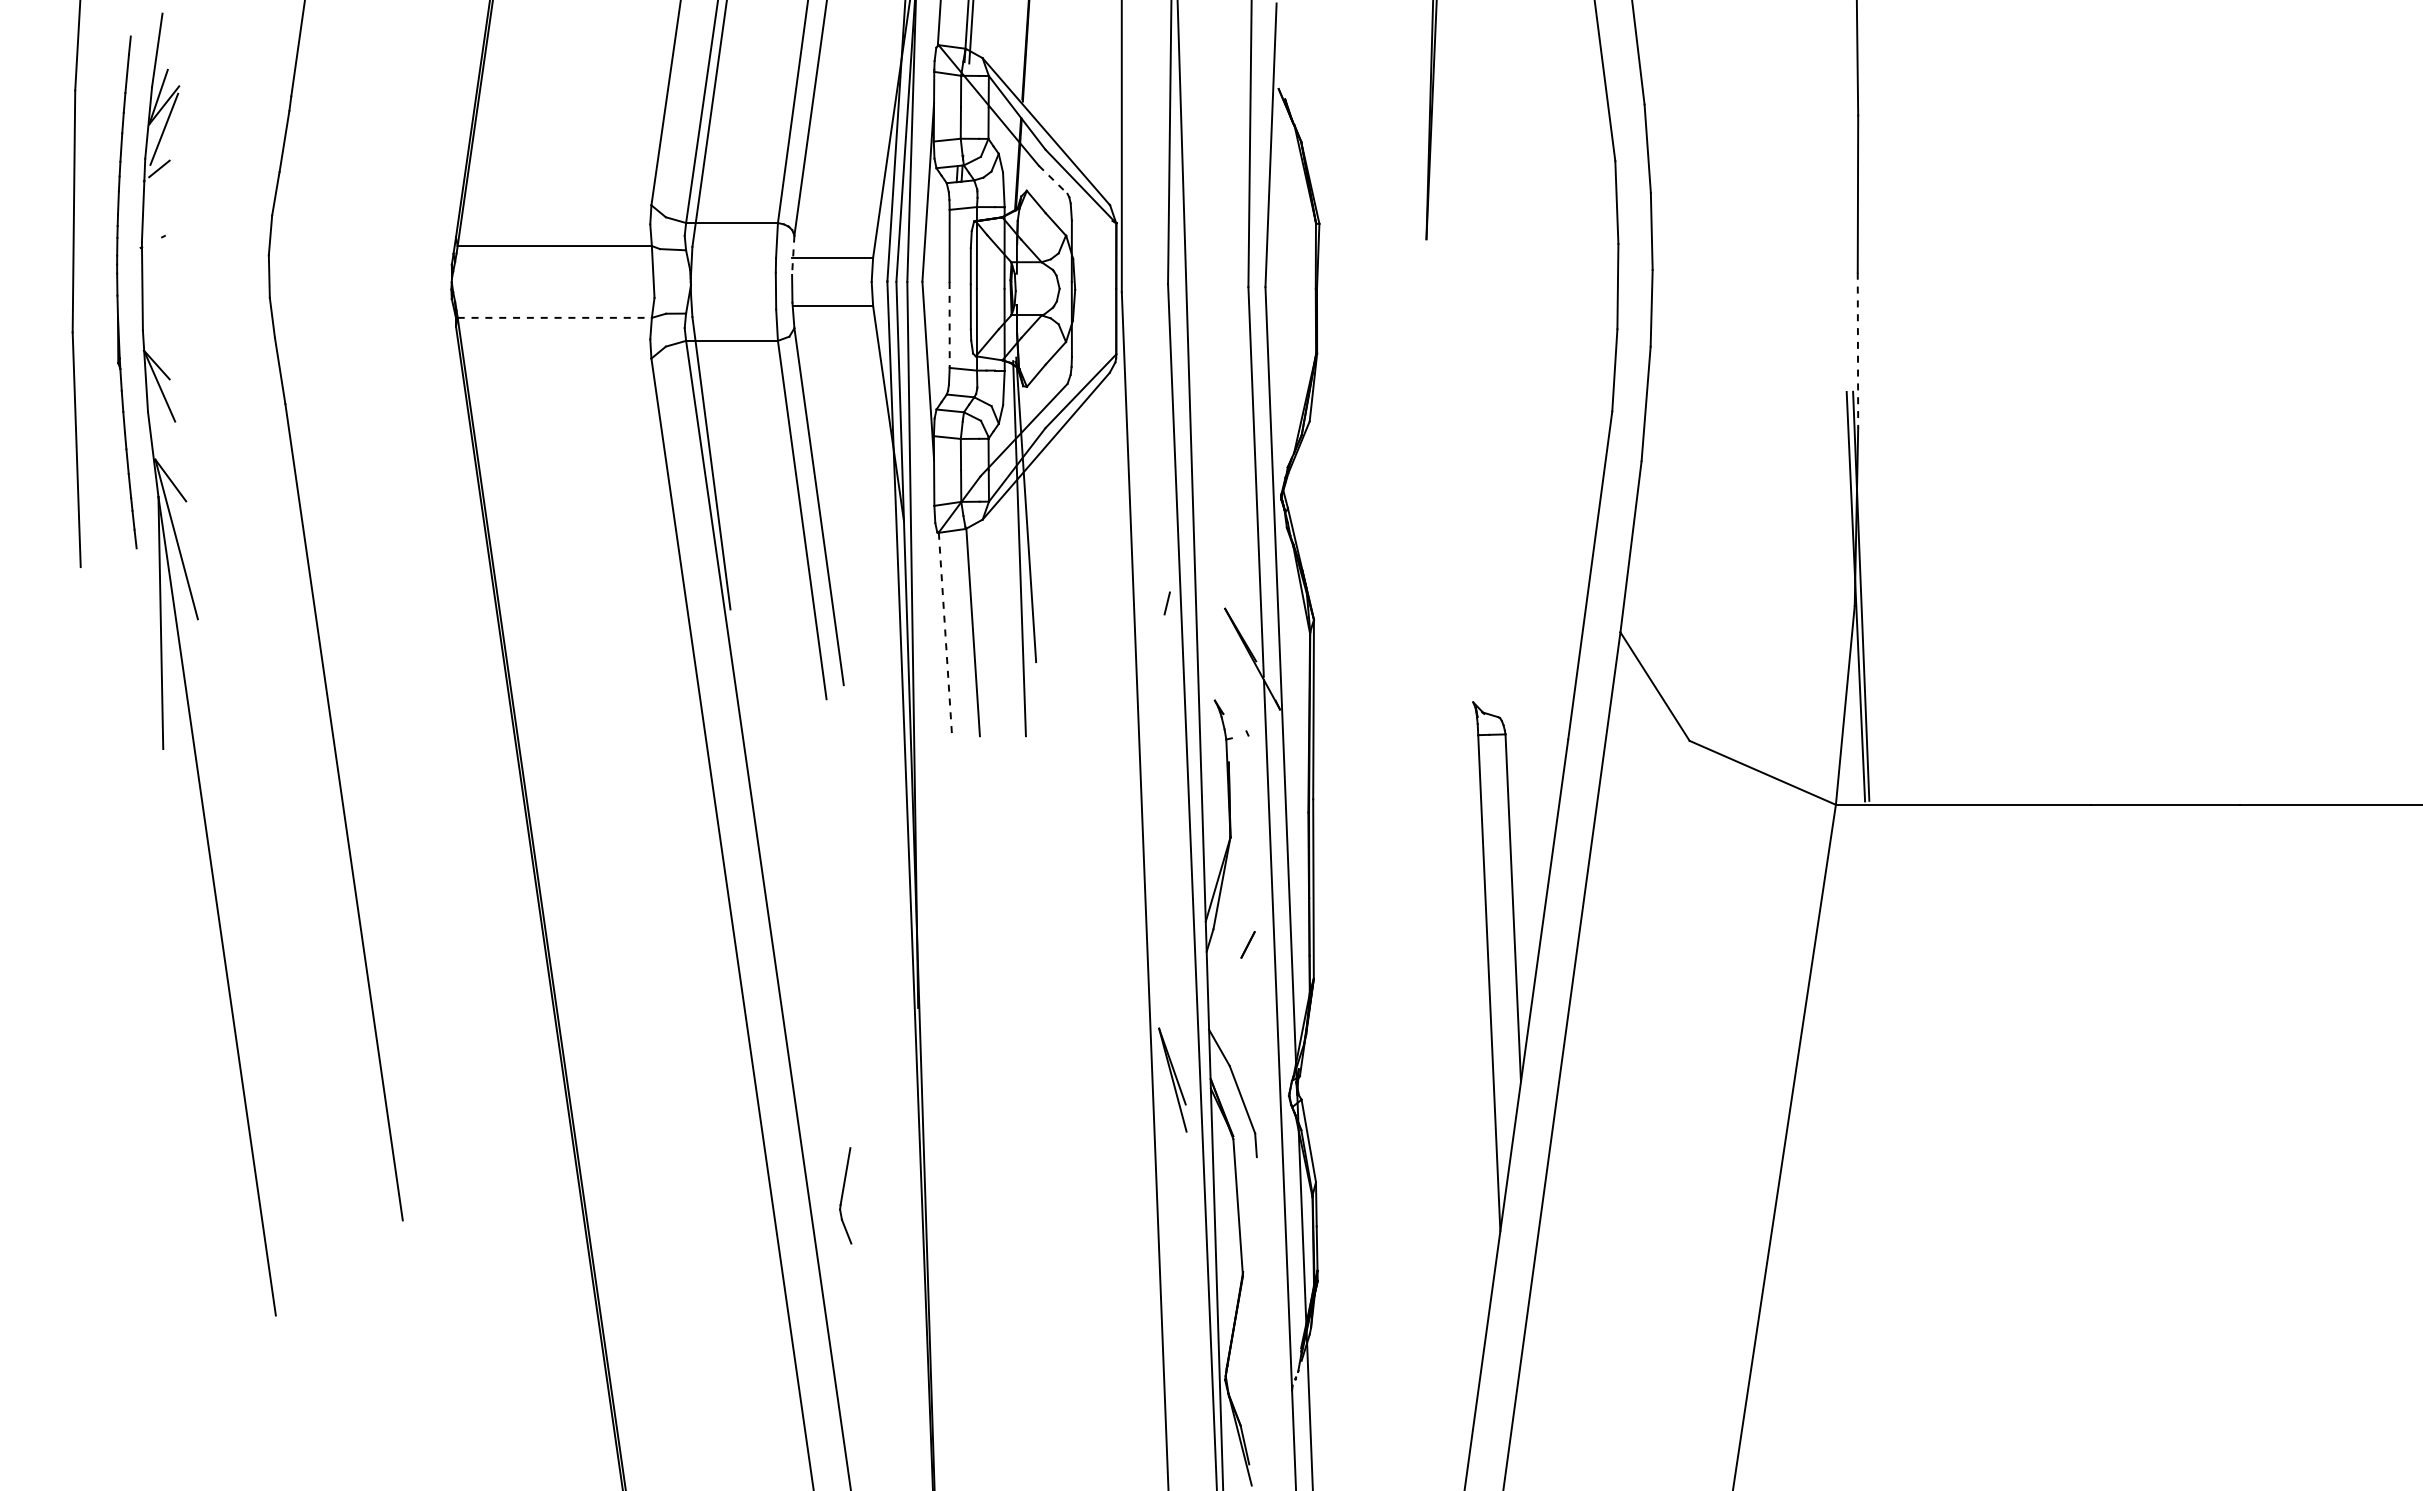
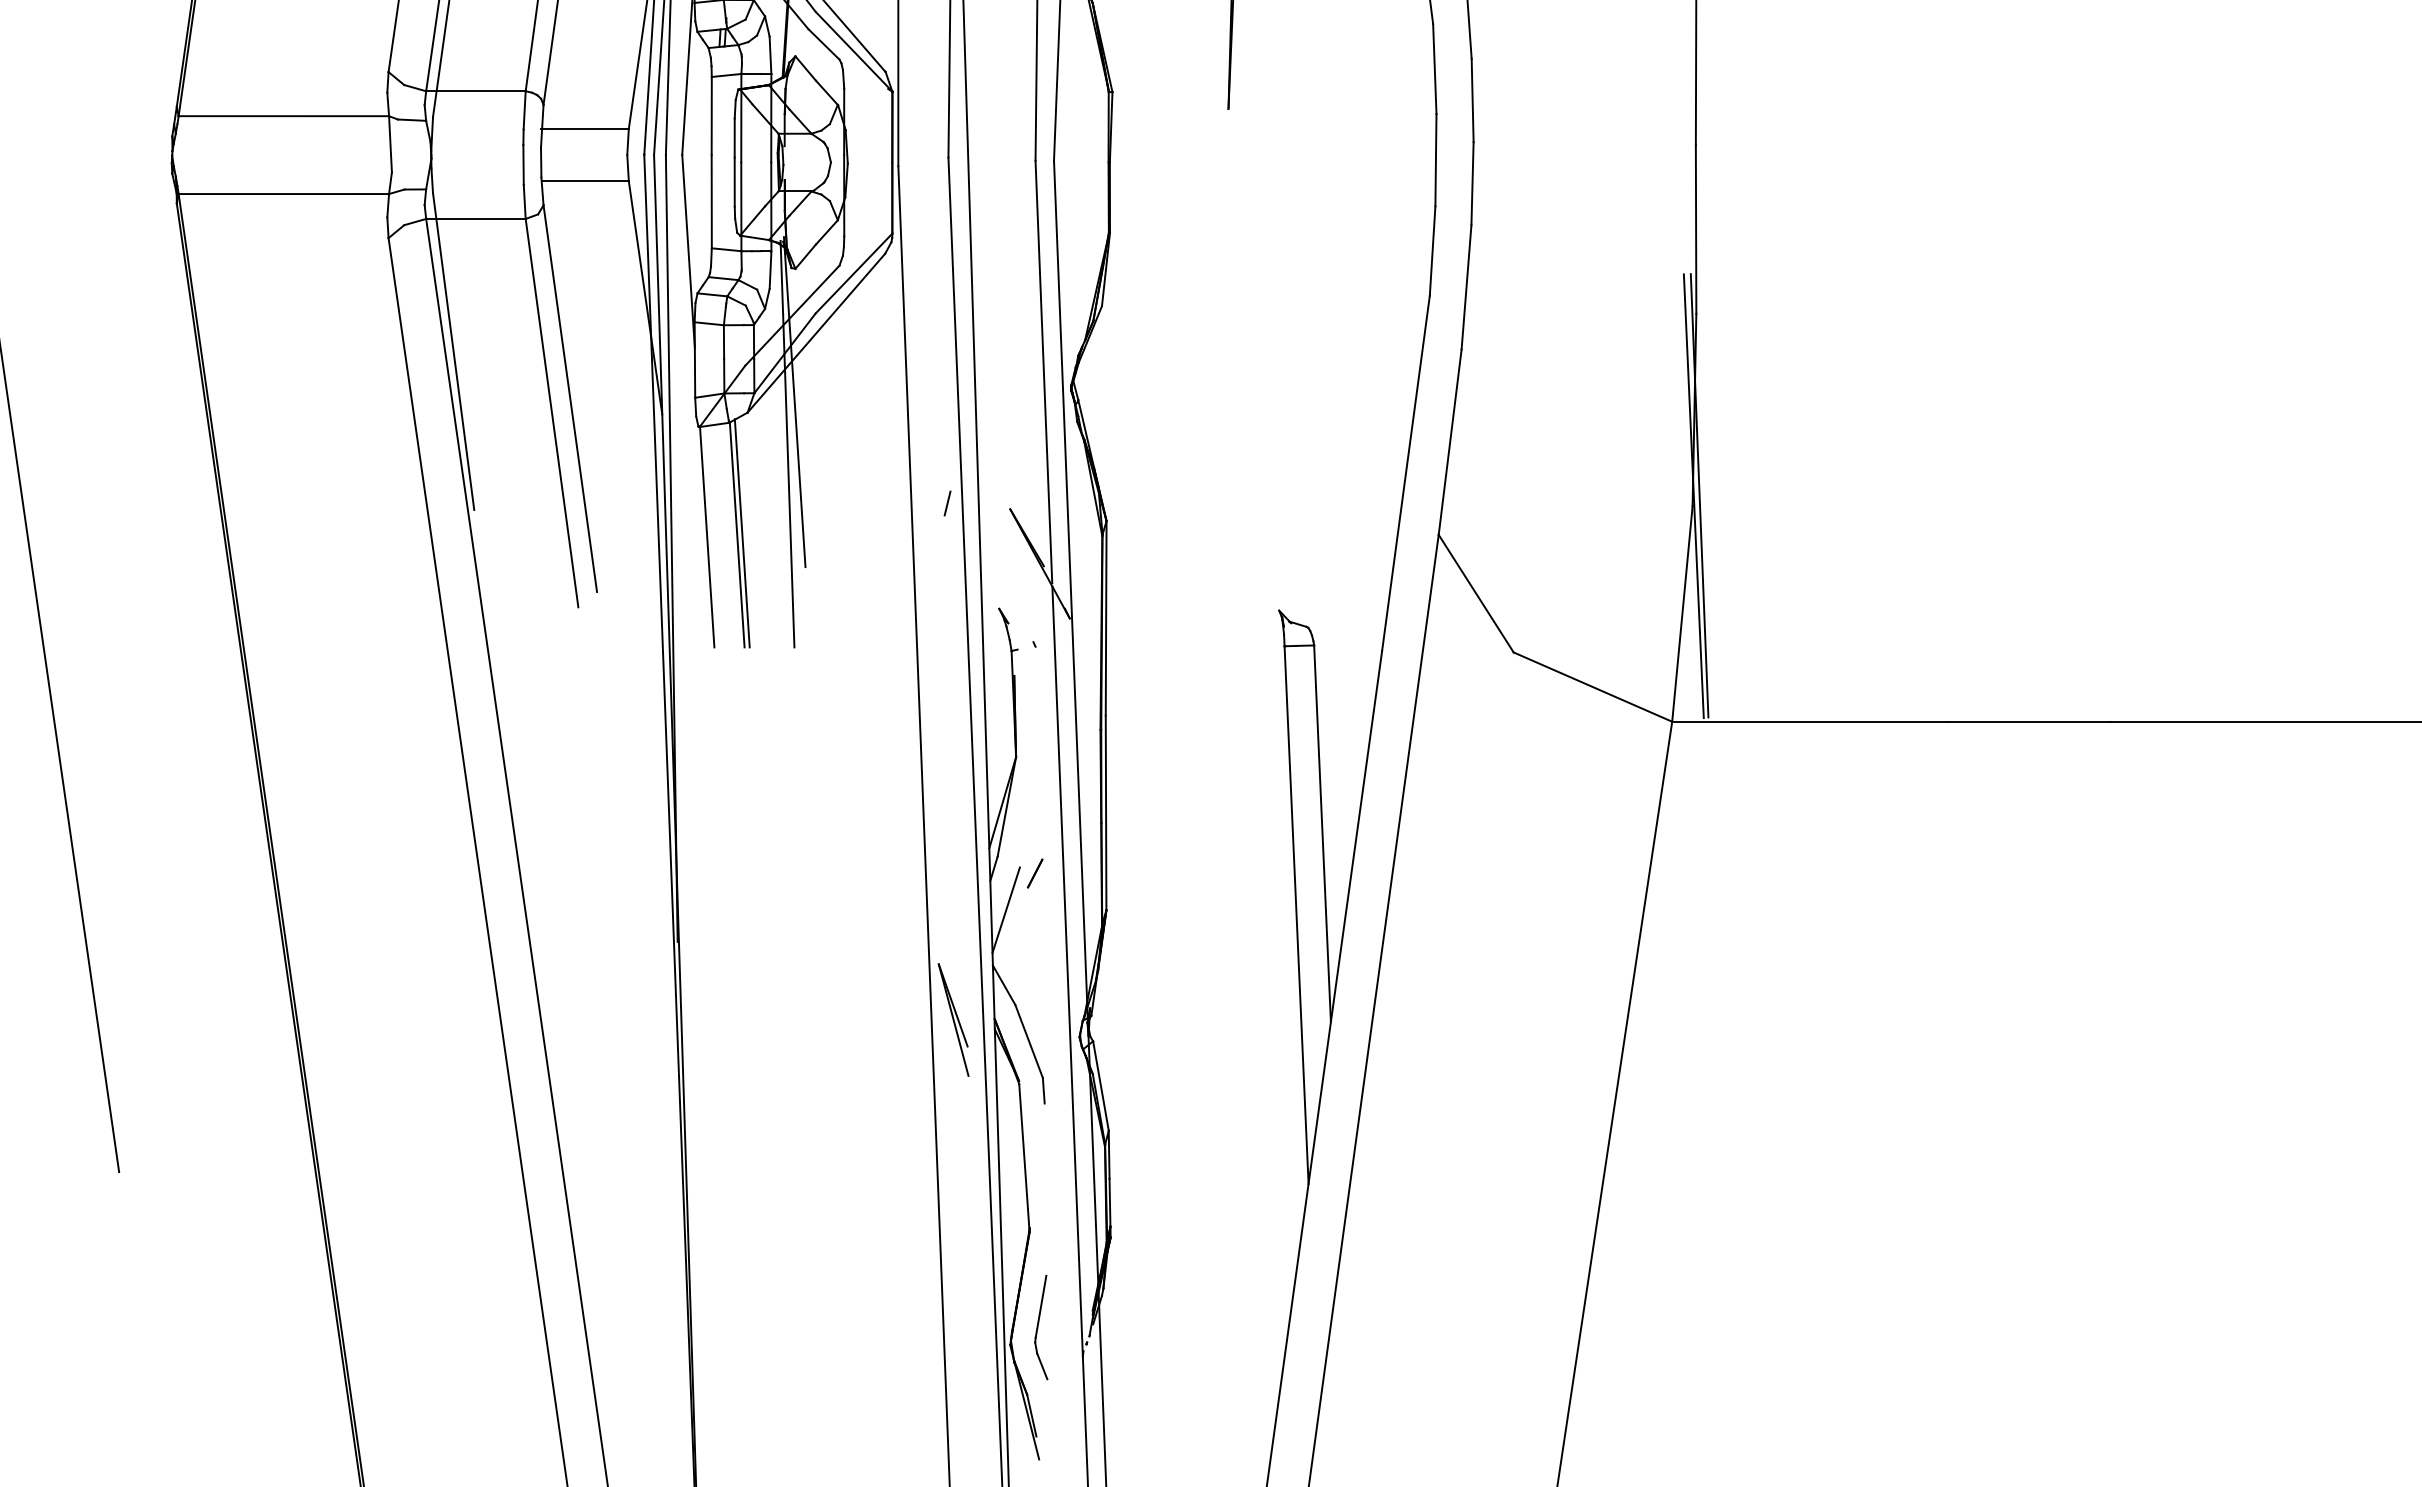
line: (1053, 180) -> (824, 45), dashed -> solid
line: (793, 255) -> (542, 126), dashed -> solid
line: (555, 317) -> (284, 193), dashed -> solid
line: (949, 324) -> (711, 201), dashed -> solid
line: (1857, 350) -> (1695, 229), dashed -> solid
line: (977, 630) -> (741, 532), added
line: (945, 634) -> (707, 537), dashed -> solid
line: (1221, 978) -> (1006, 909), added
part: (845, 1195) -> (1041, 1327), moved

